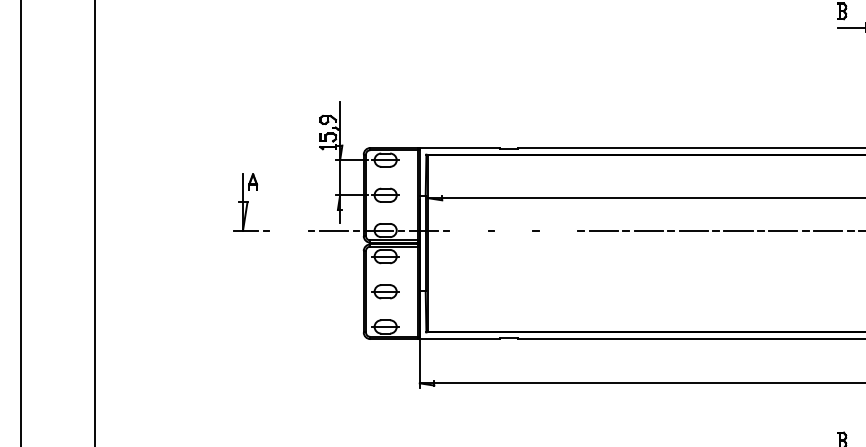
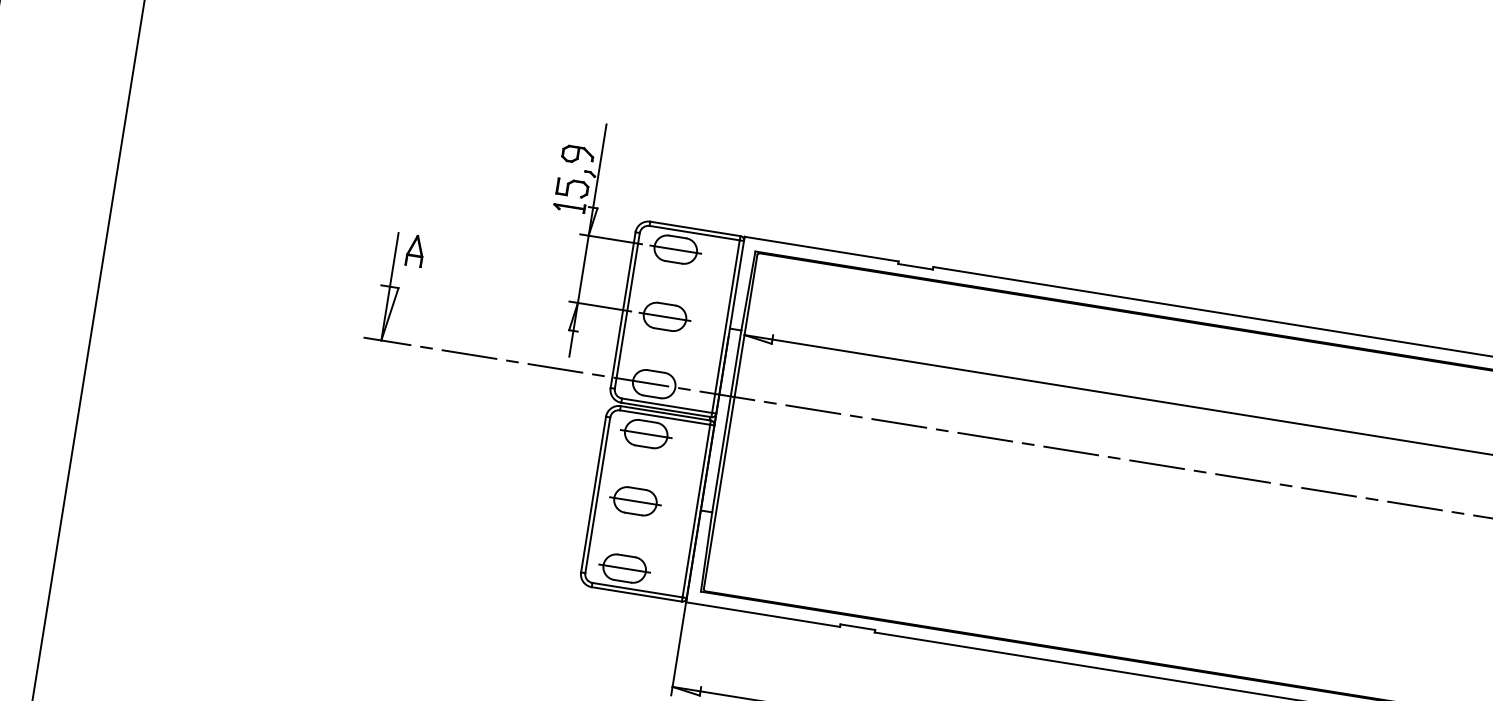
line: (289, 230) -> (470, 354), added
line: (468, 230) -> (812, 409), added
line: (513, 230) -> (898, 423), added
line: (558, 230) -> (984, 437), added

